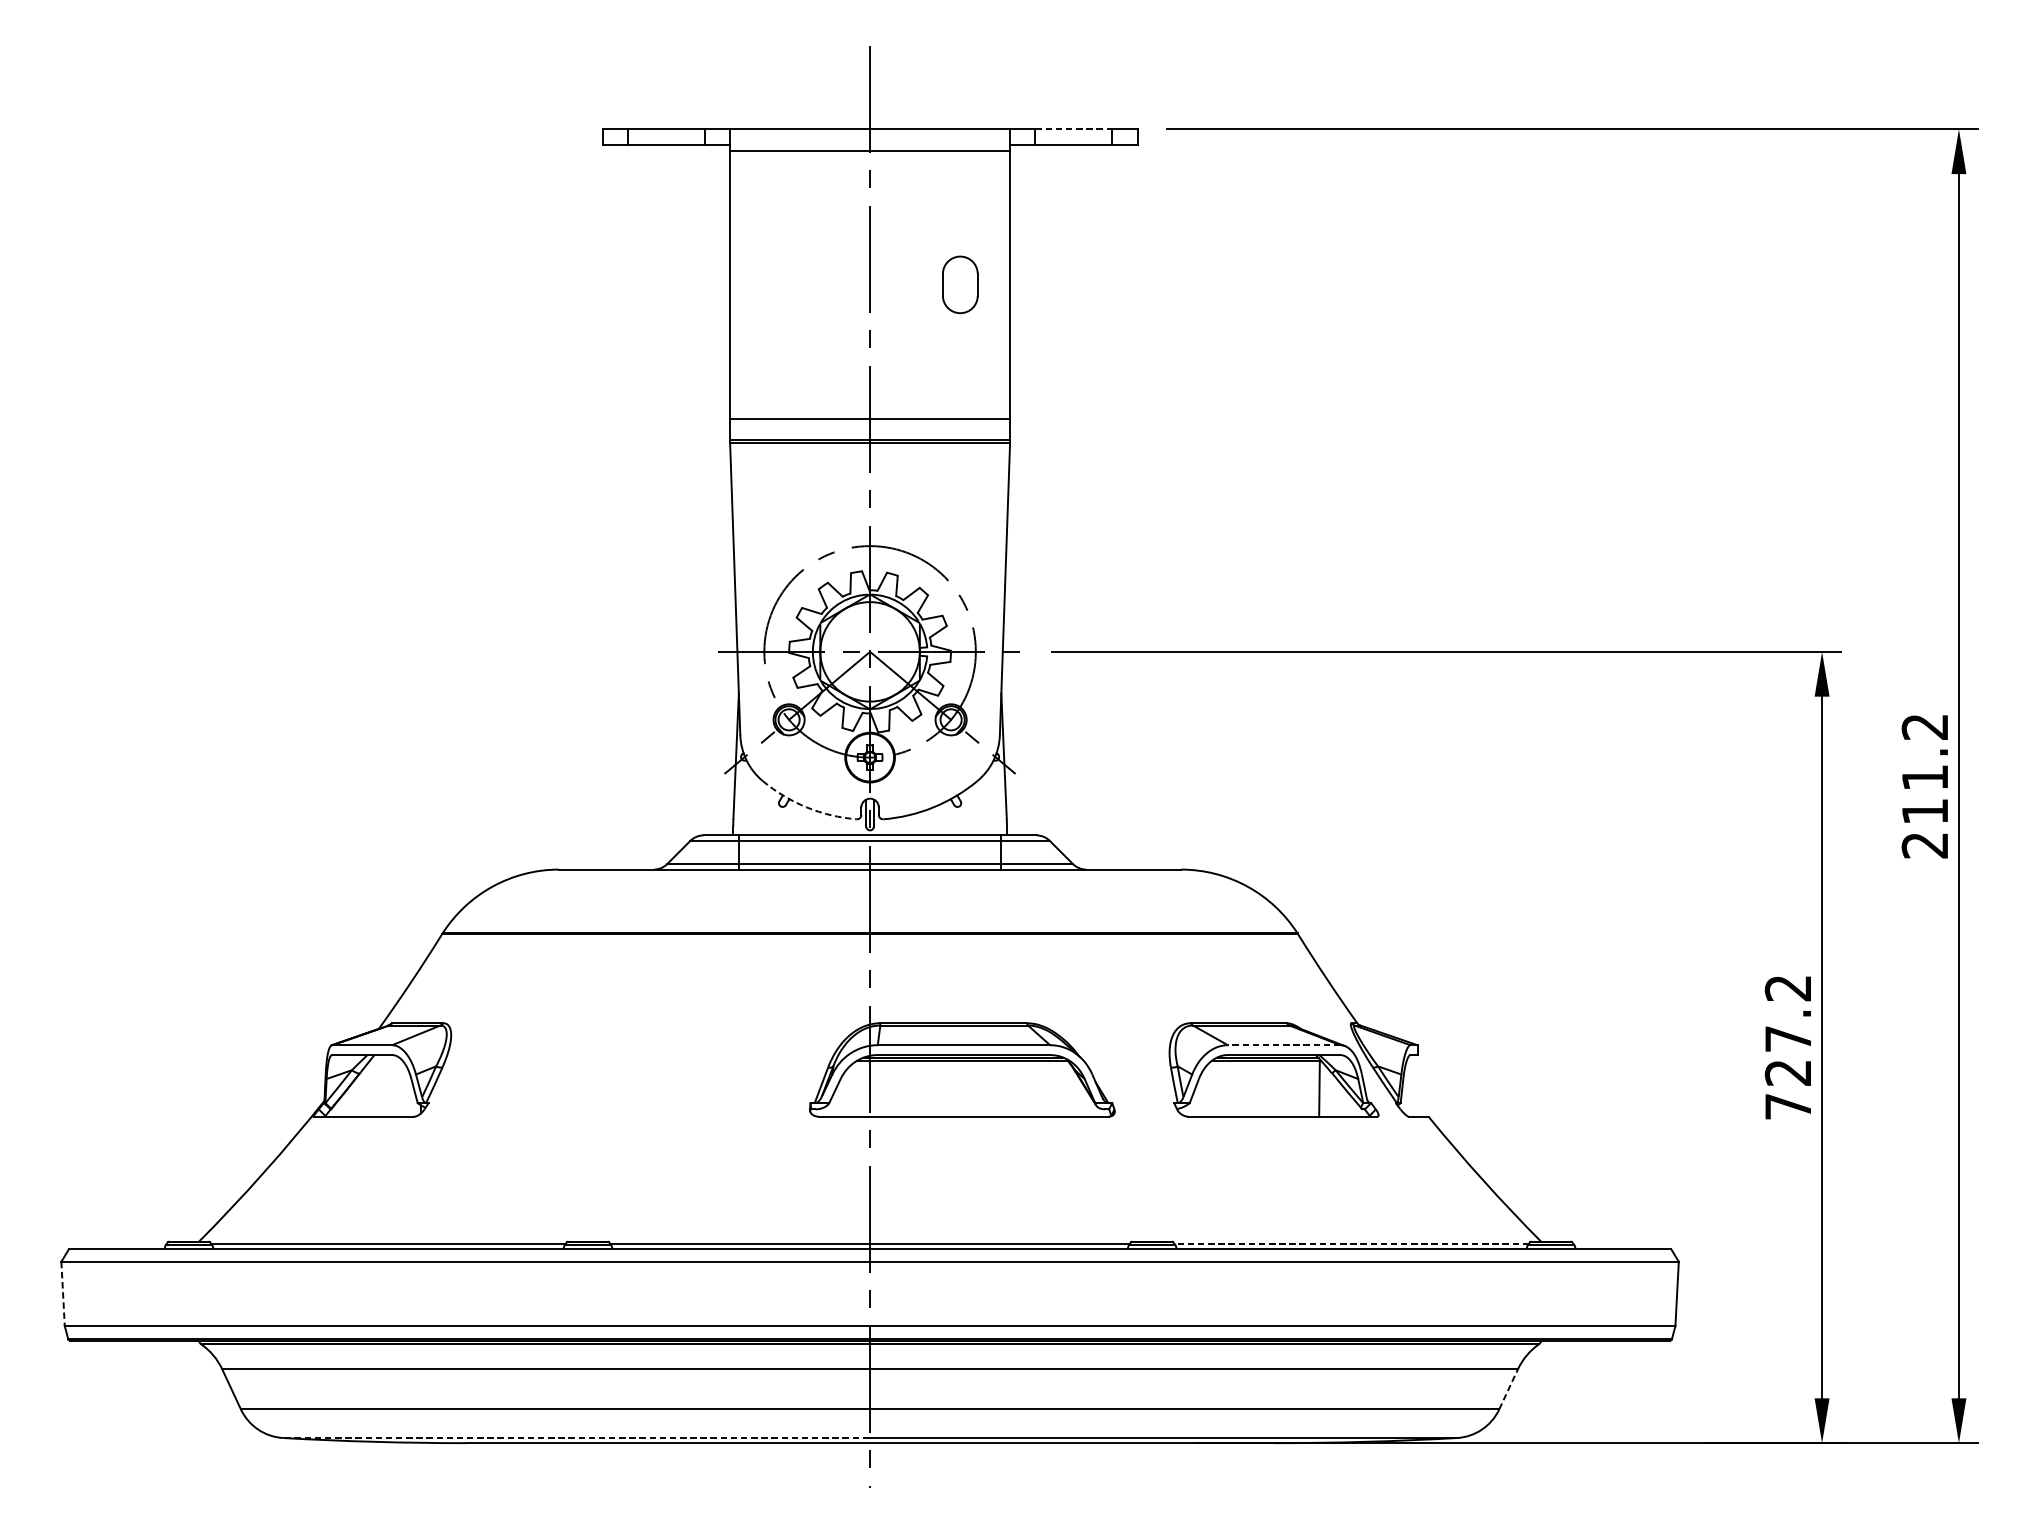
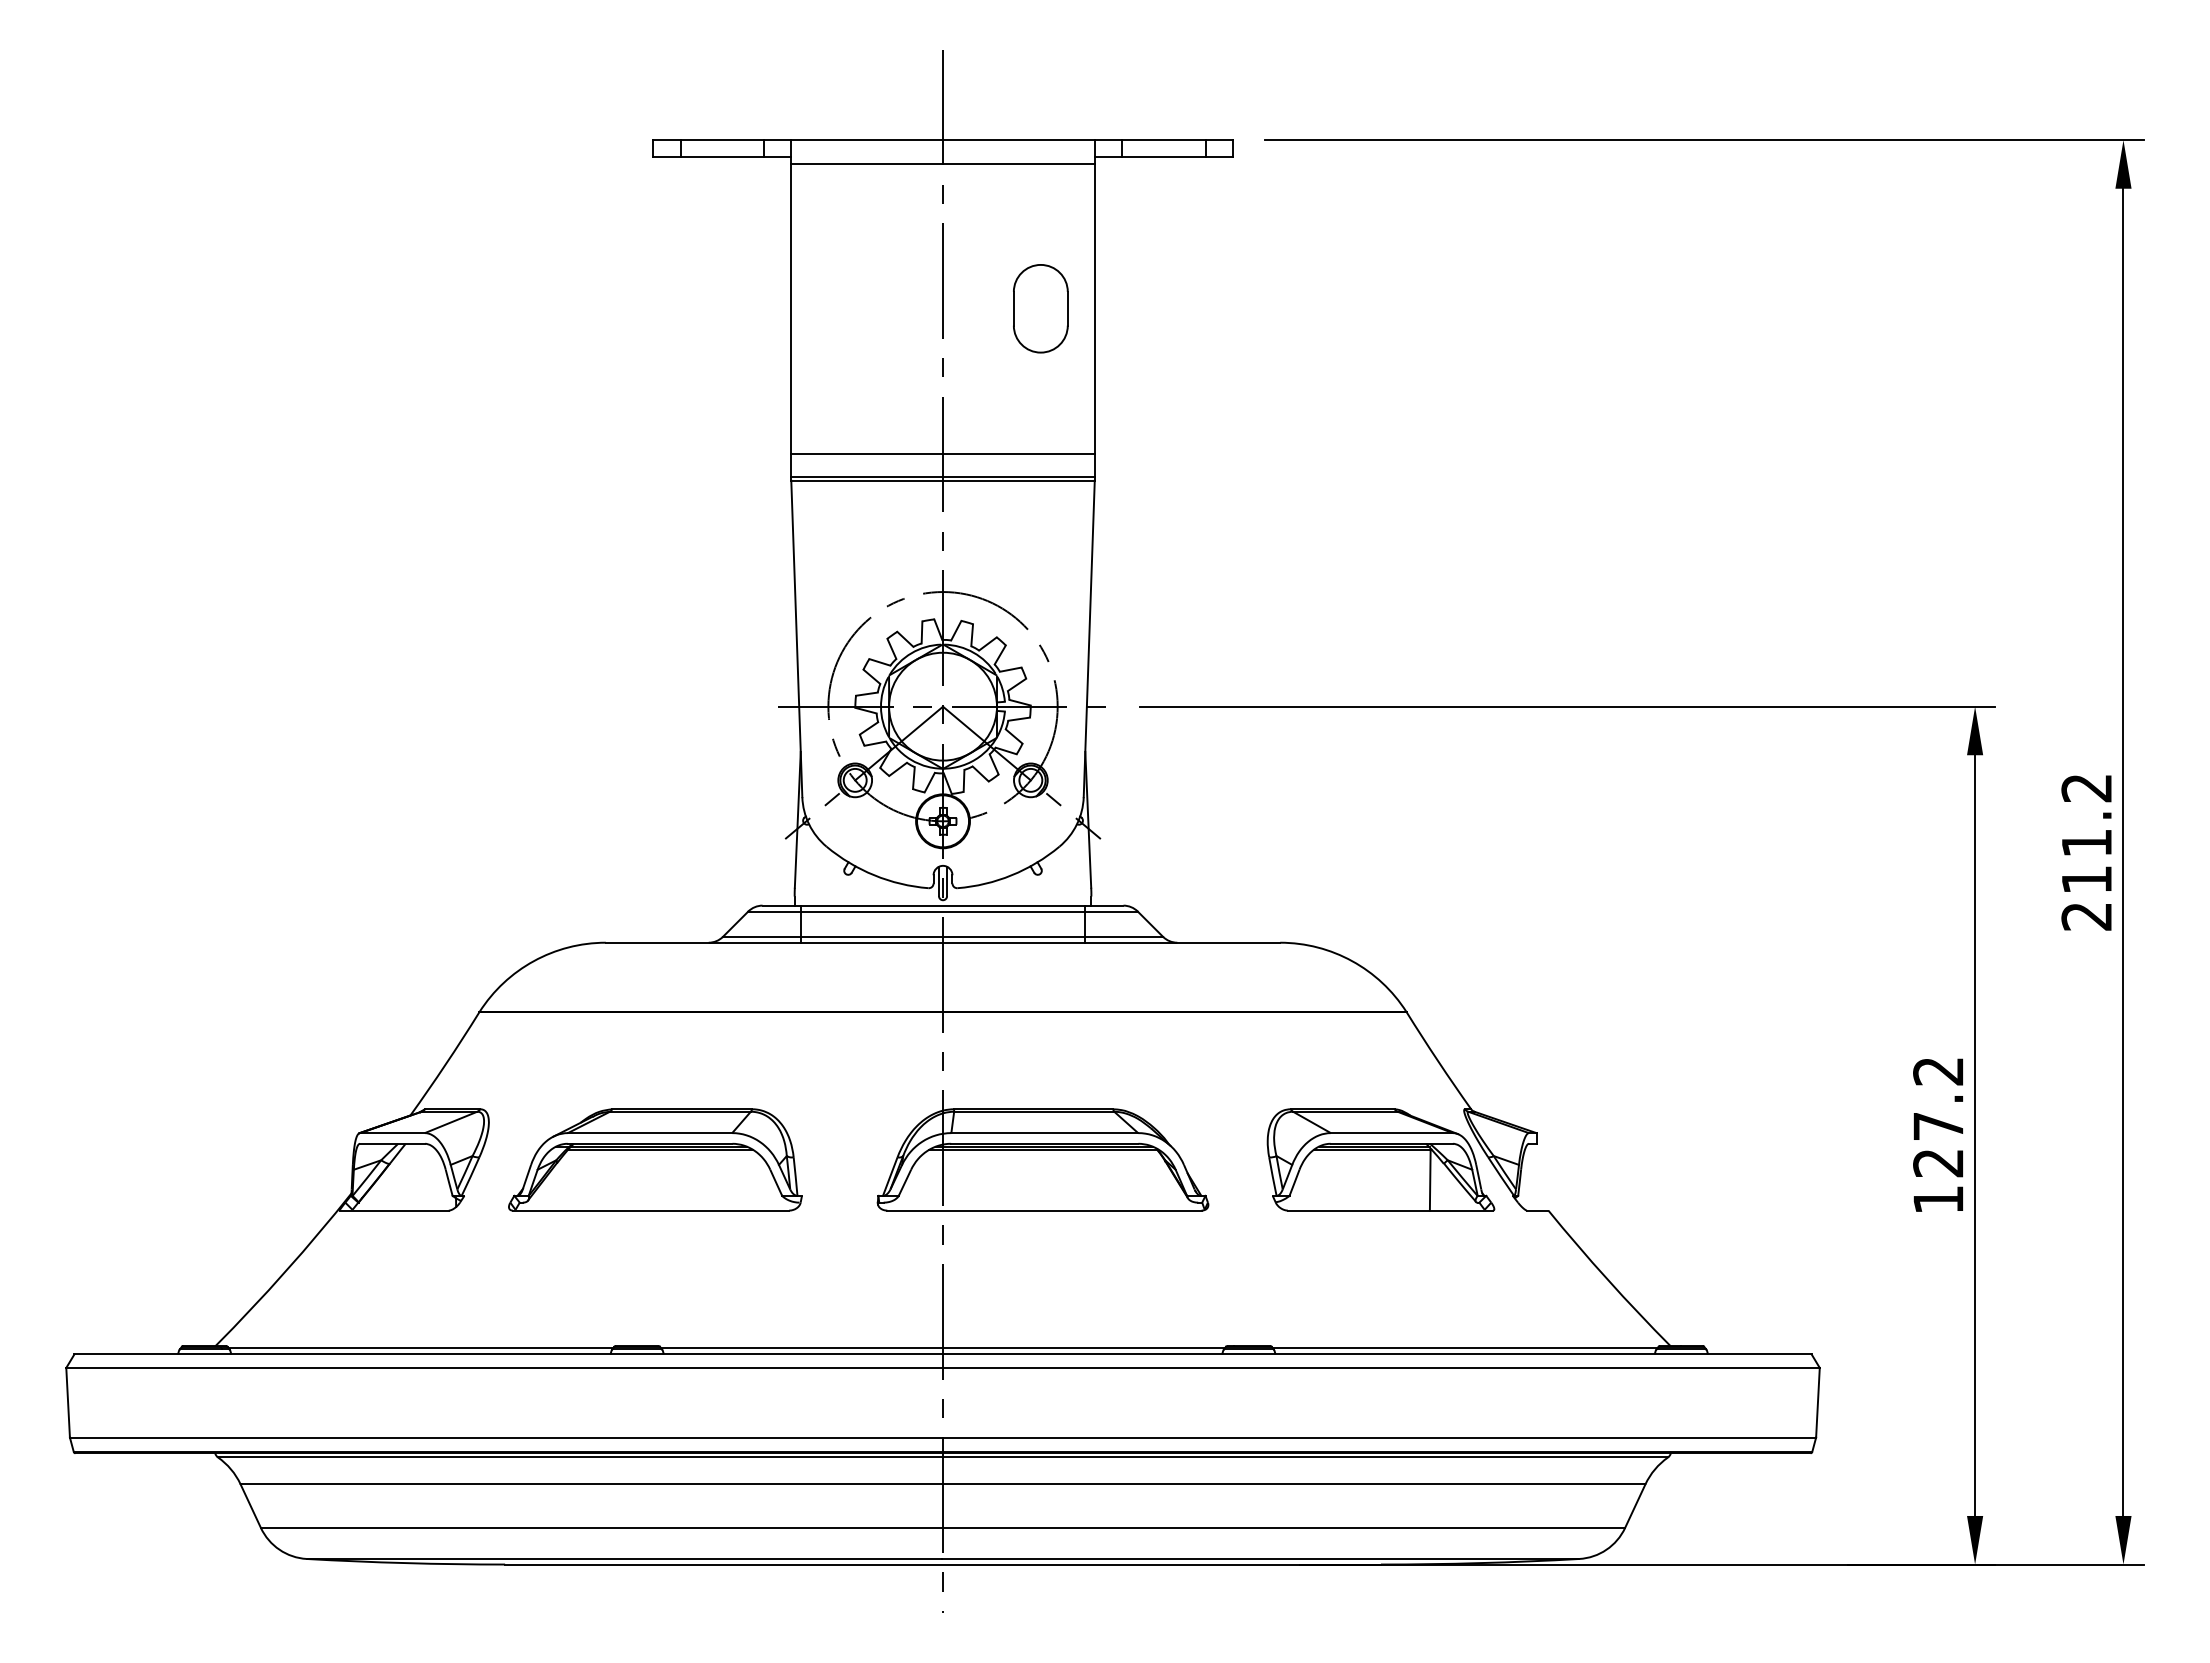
line: (1073, 129) -> (1163, 140), dashed -> solid
part: (960, 284) -> (1040, 308), size x1.43
arc: (806, 807) -> (874, 875), dashed -> solid
line: (1283, 1045) -> (1391, 1133), dashed -> solid
part: (604, 1069) -> (655, 1159), added
text: (1788, 1106) -> (1938, 1199), 727.2 -> 127.2
line: (1351, 1243) -> (1464, 1348), dashed -> solid
line: (63, 1293) -> (68, 1402), dashed -> solid
line: (1508, 1388) -> (1635, 1505), dashed -> solid
line: (576, 1437) -> (624, 1558), dashed -> solid

